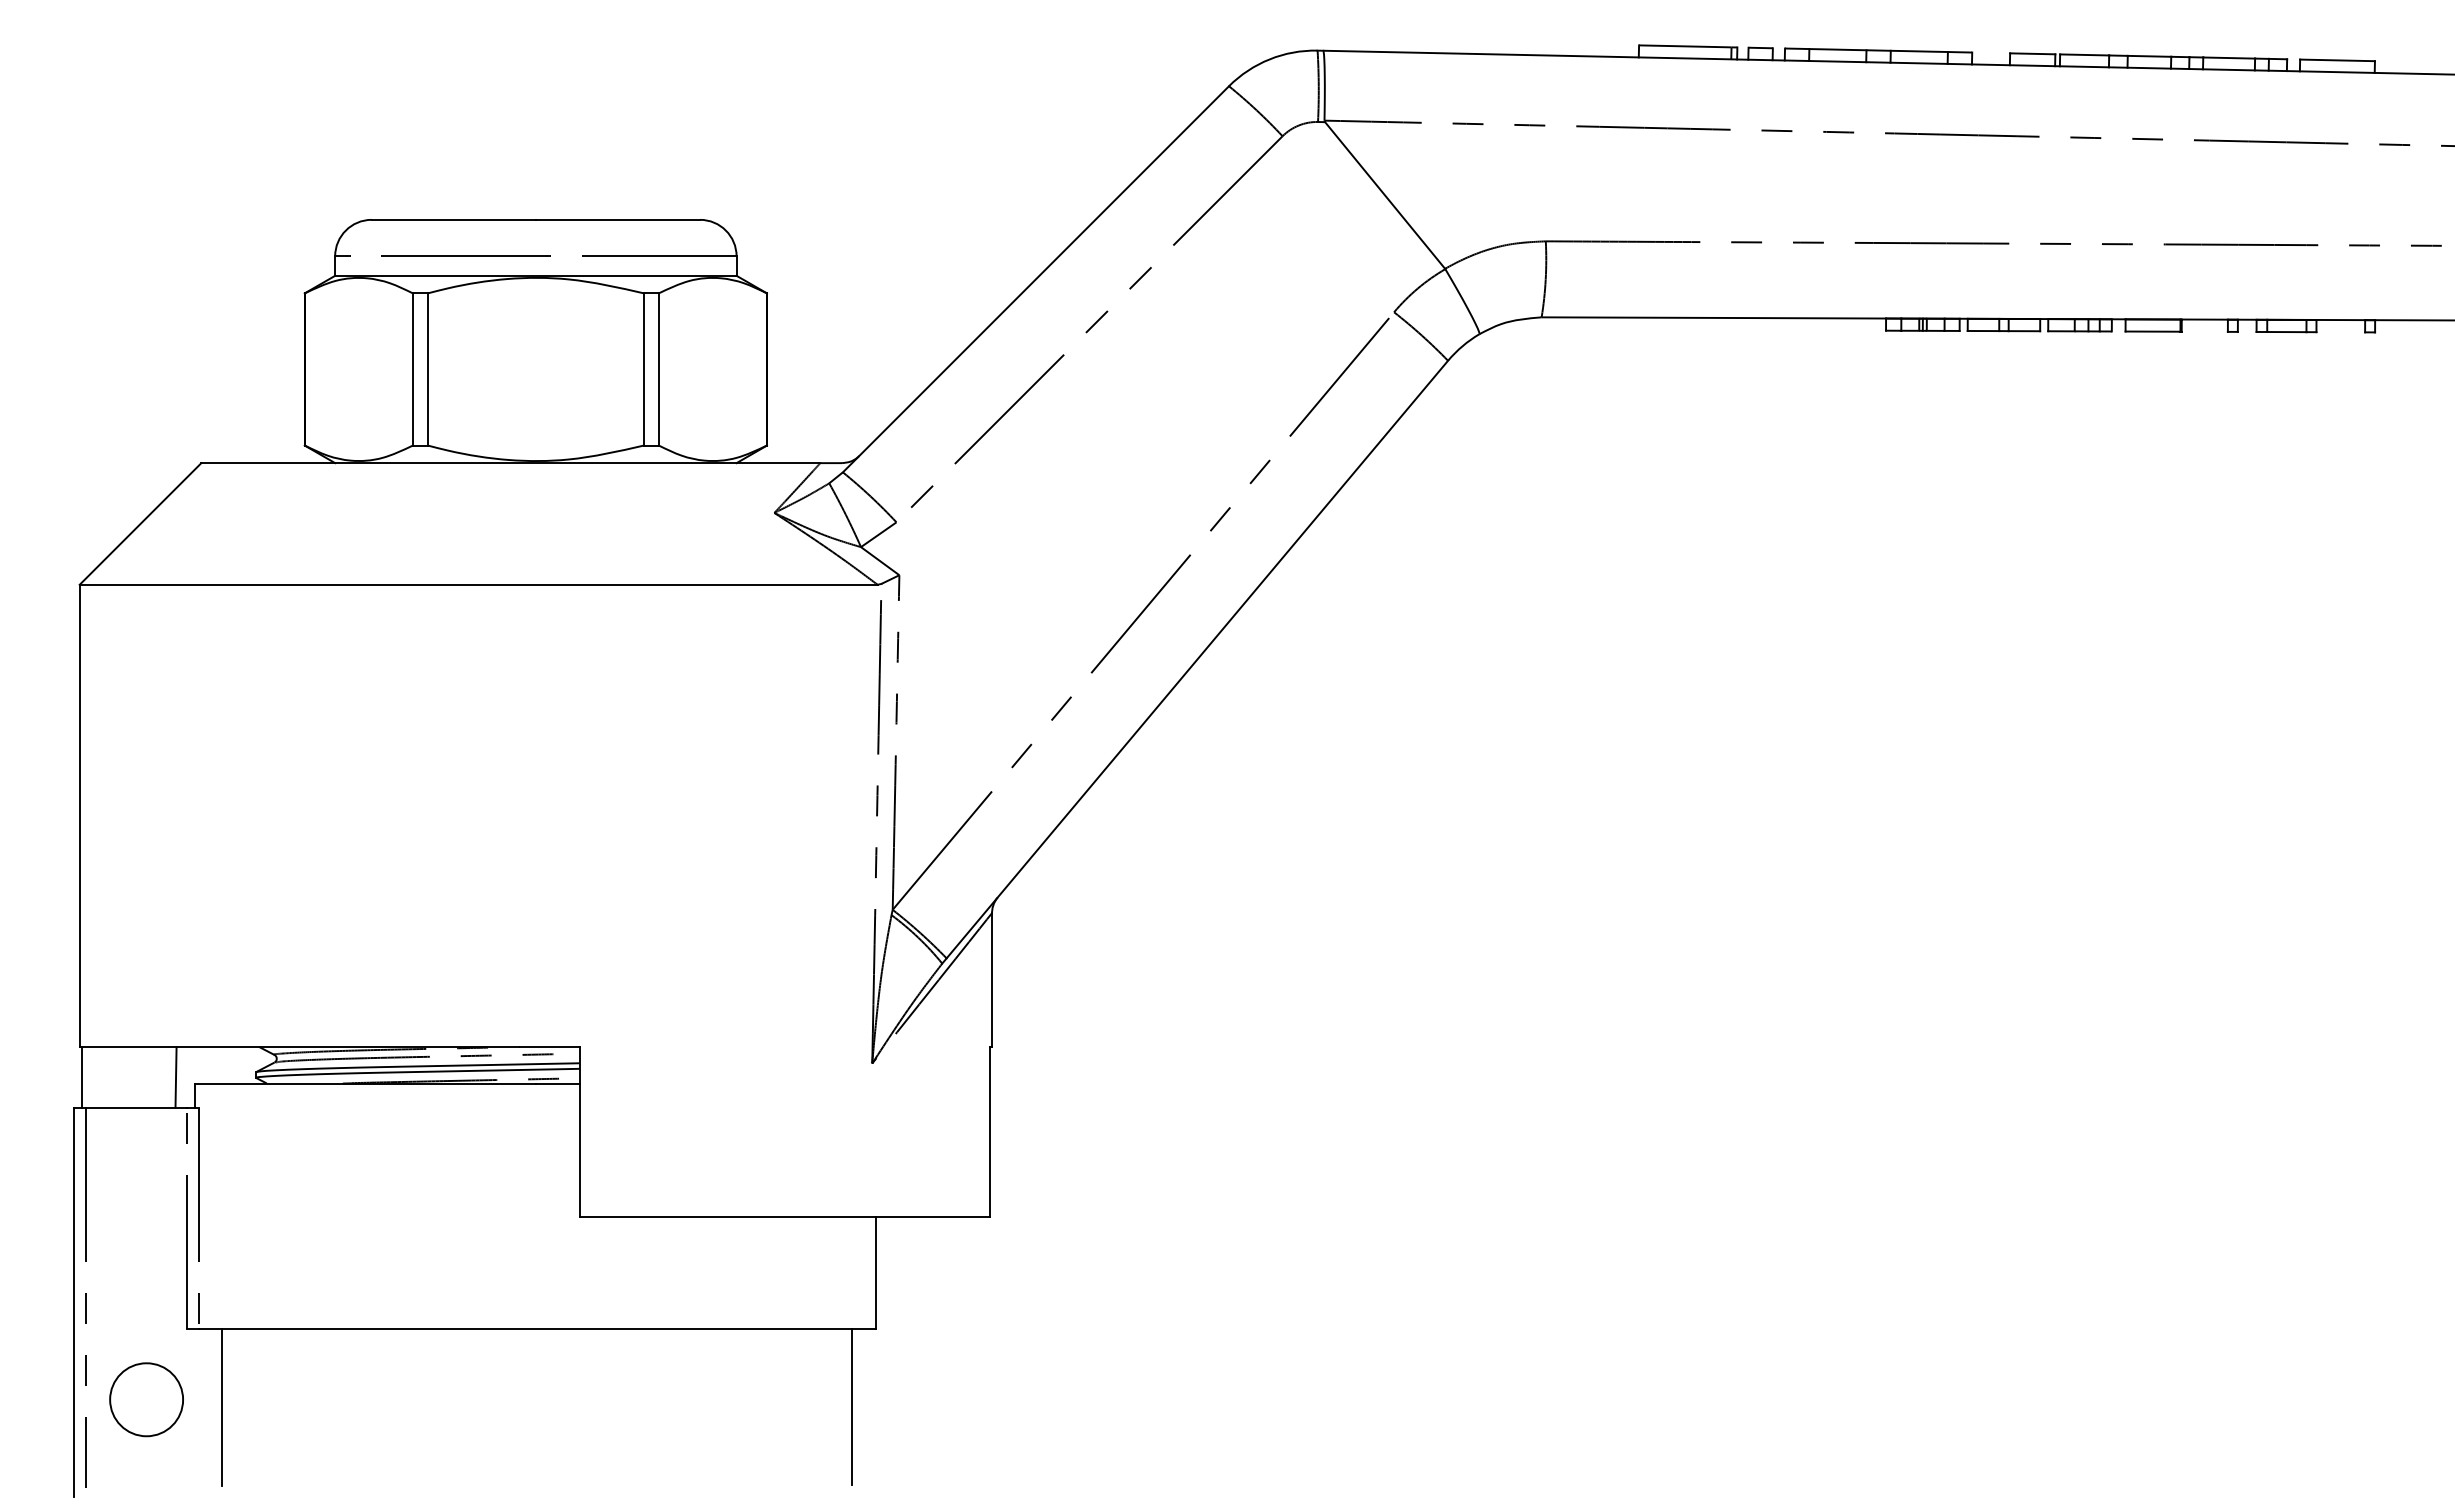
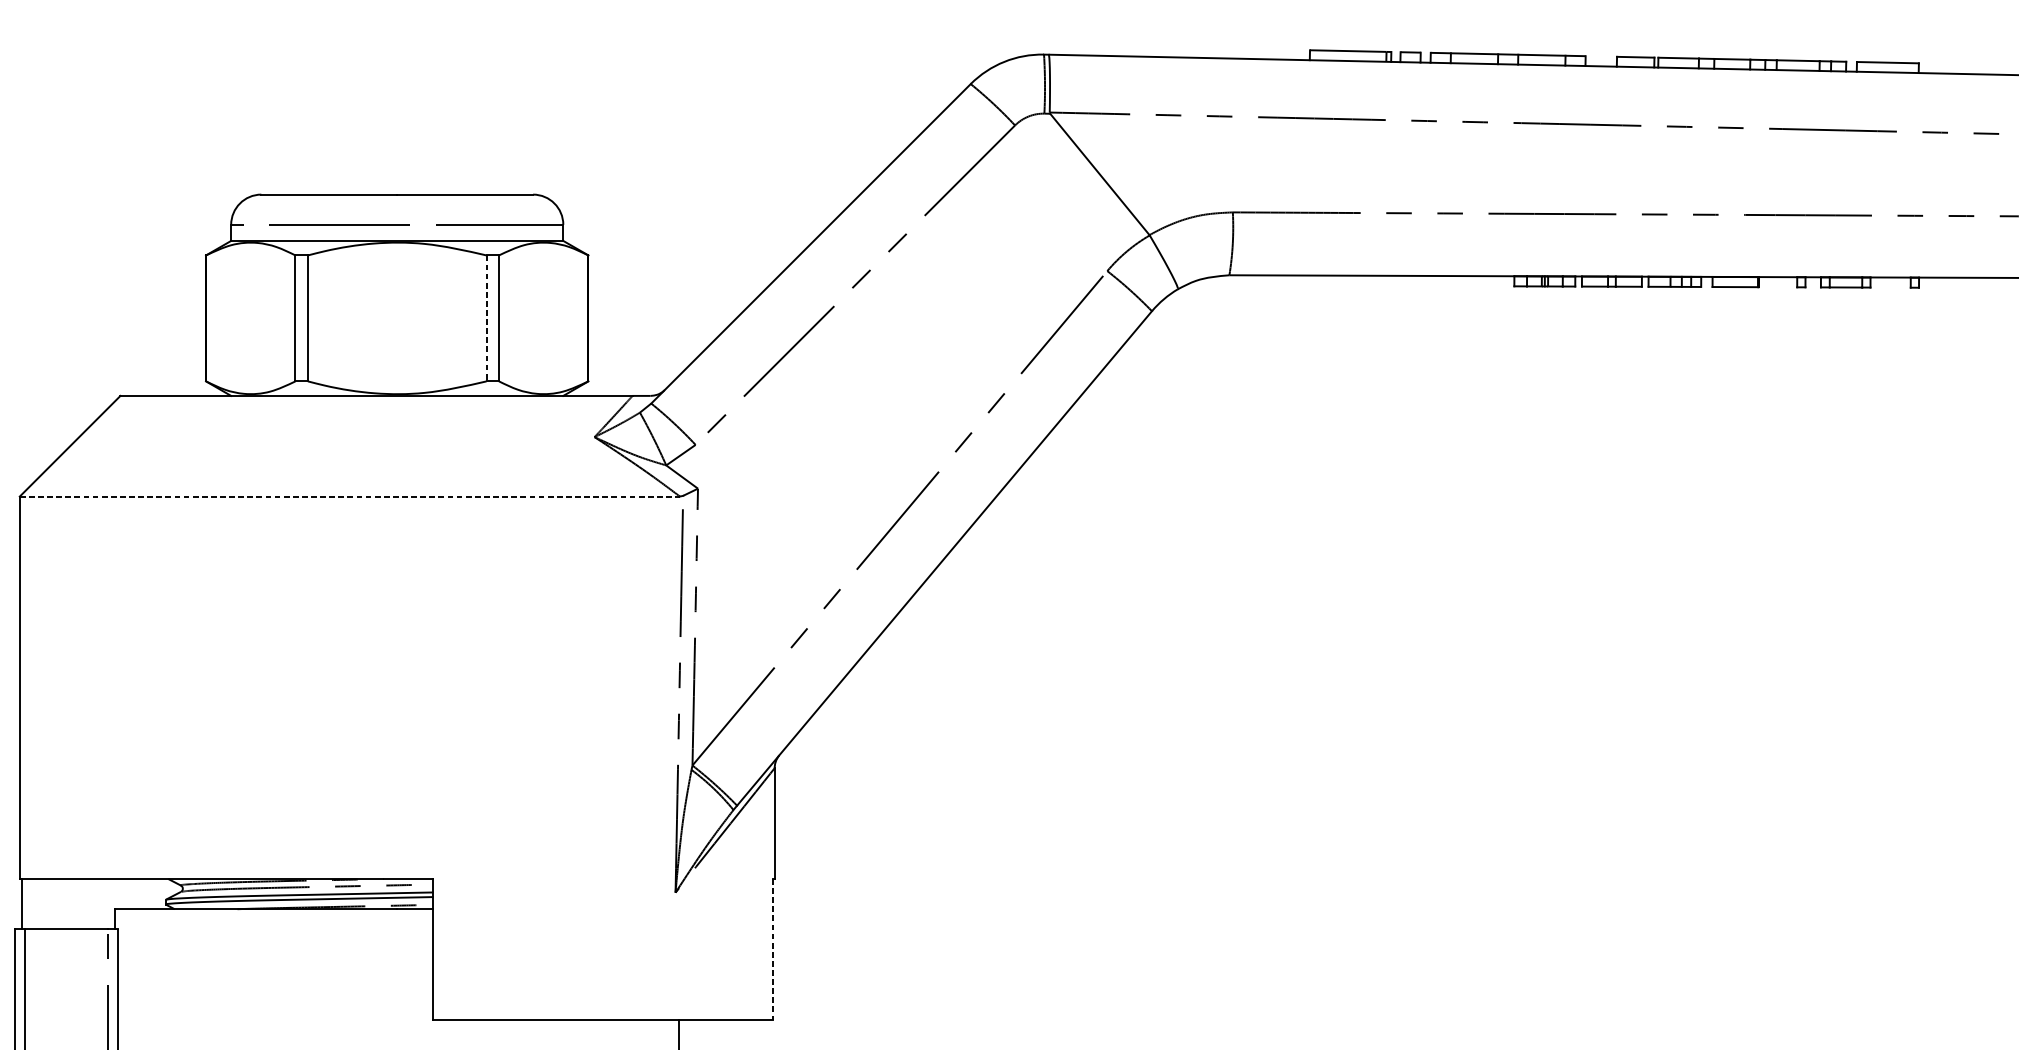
line: (643, 369) -> (486, 318), solid -> dashed
line: (478, 584) -> (349, 496), solid -> dashed
line: (175, 1077) -> (99, 904), removed
line: (989, 1132) -> (772, 949), solid -> dashed

